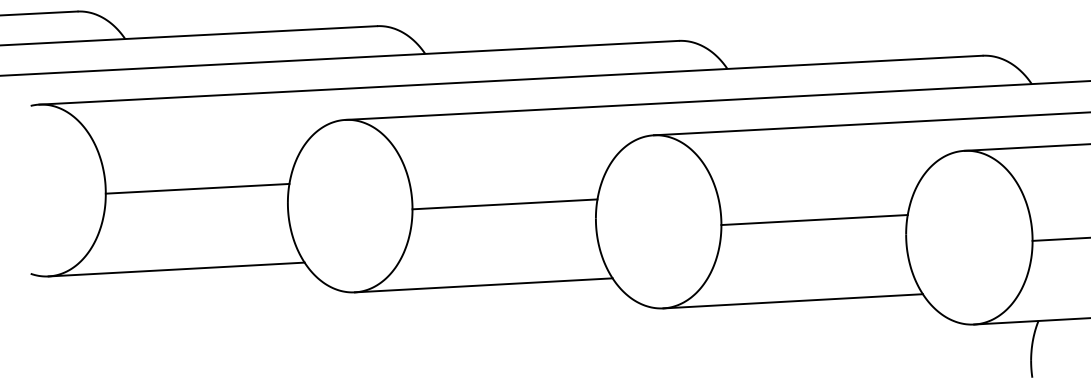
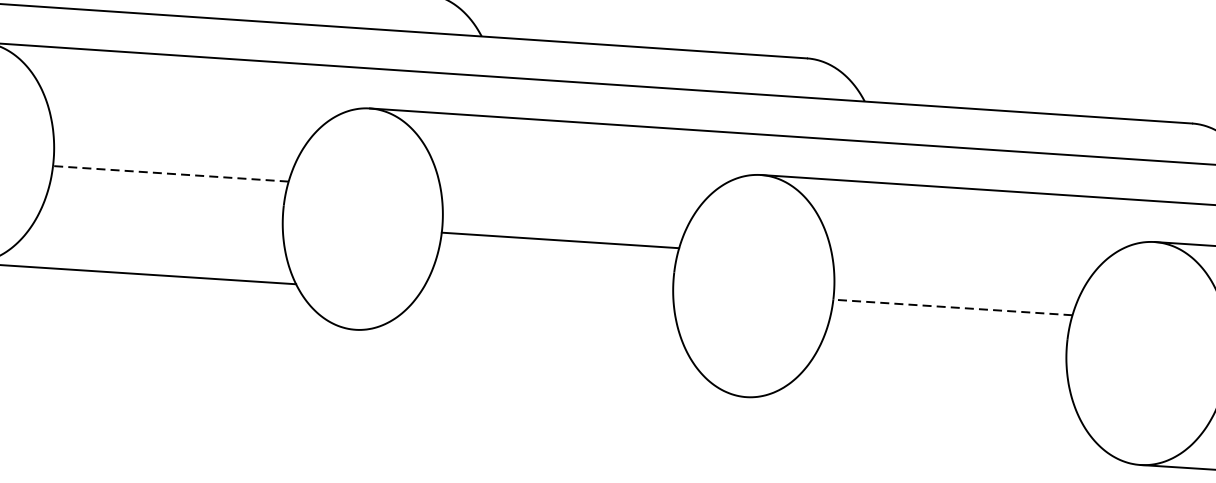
line: (197, 188) -> (170, 173), solid -> dashed
line: (814, 220) -> (952, 308), solid -> dashed
line: (483, 285) -> (520, 340), removed
line: (792, 301) -> (912, 408), removed

